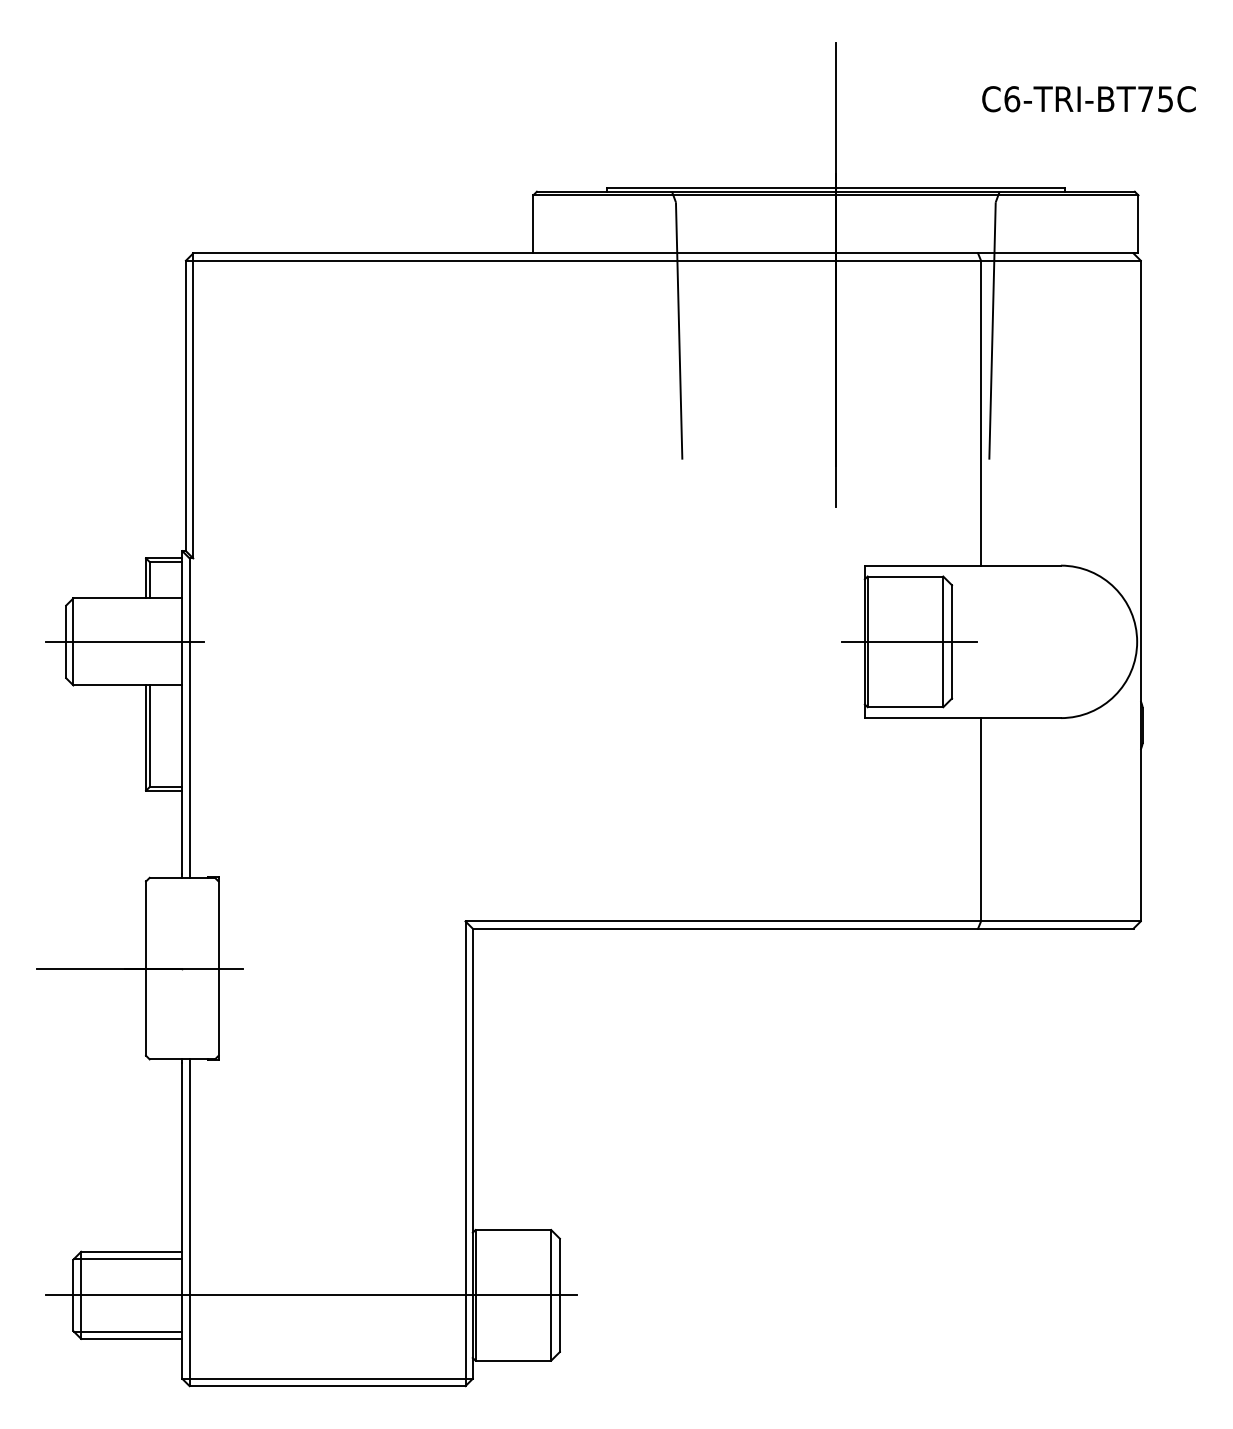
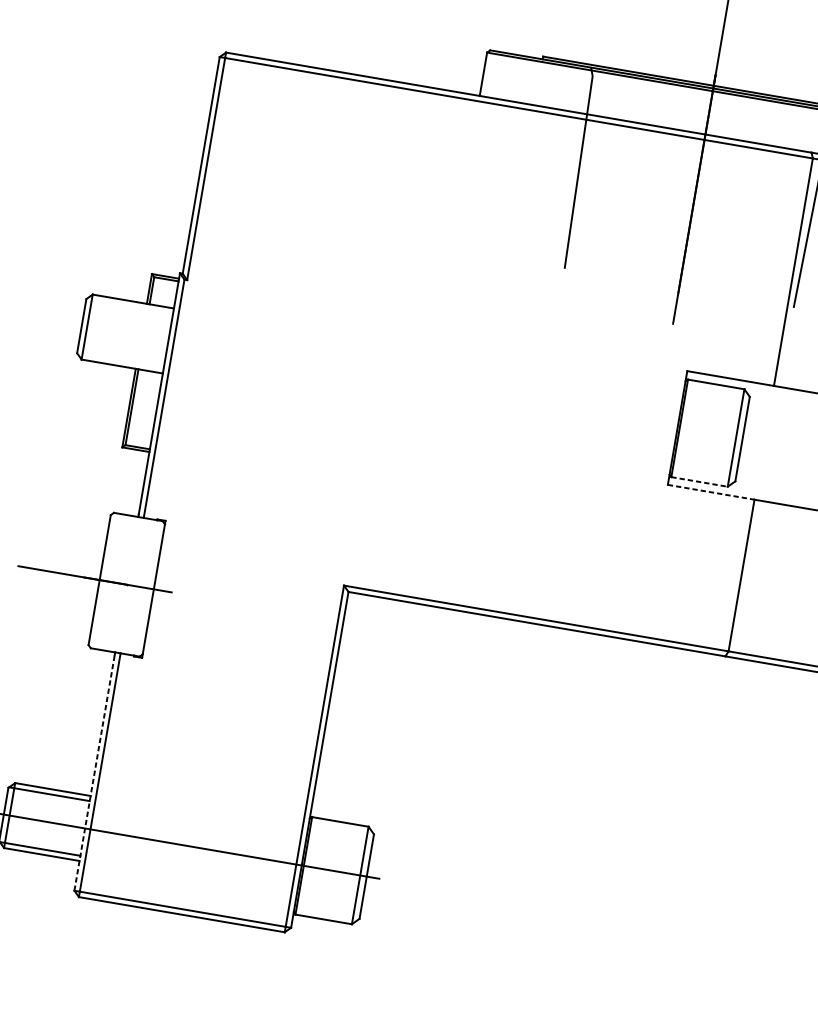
line: (125, 641) -> (126, 333), removed
line: (909, 641) -> (710, 433), removed
line: (905, 707) -> (699, 482), solid -> dashed
line: (923, 718) -> (711, 492), solid -> dashed
line: (182, 1220) -> (94, 772), solid -> dashed

